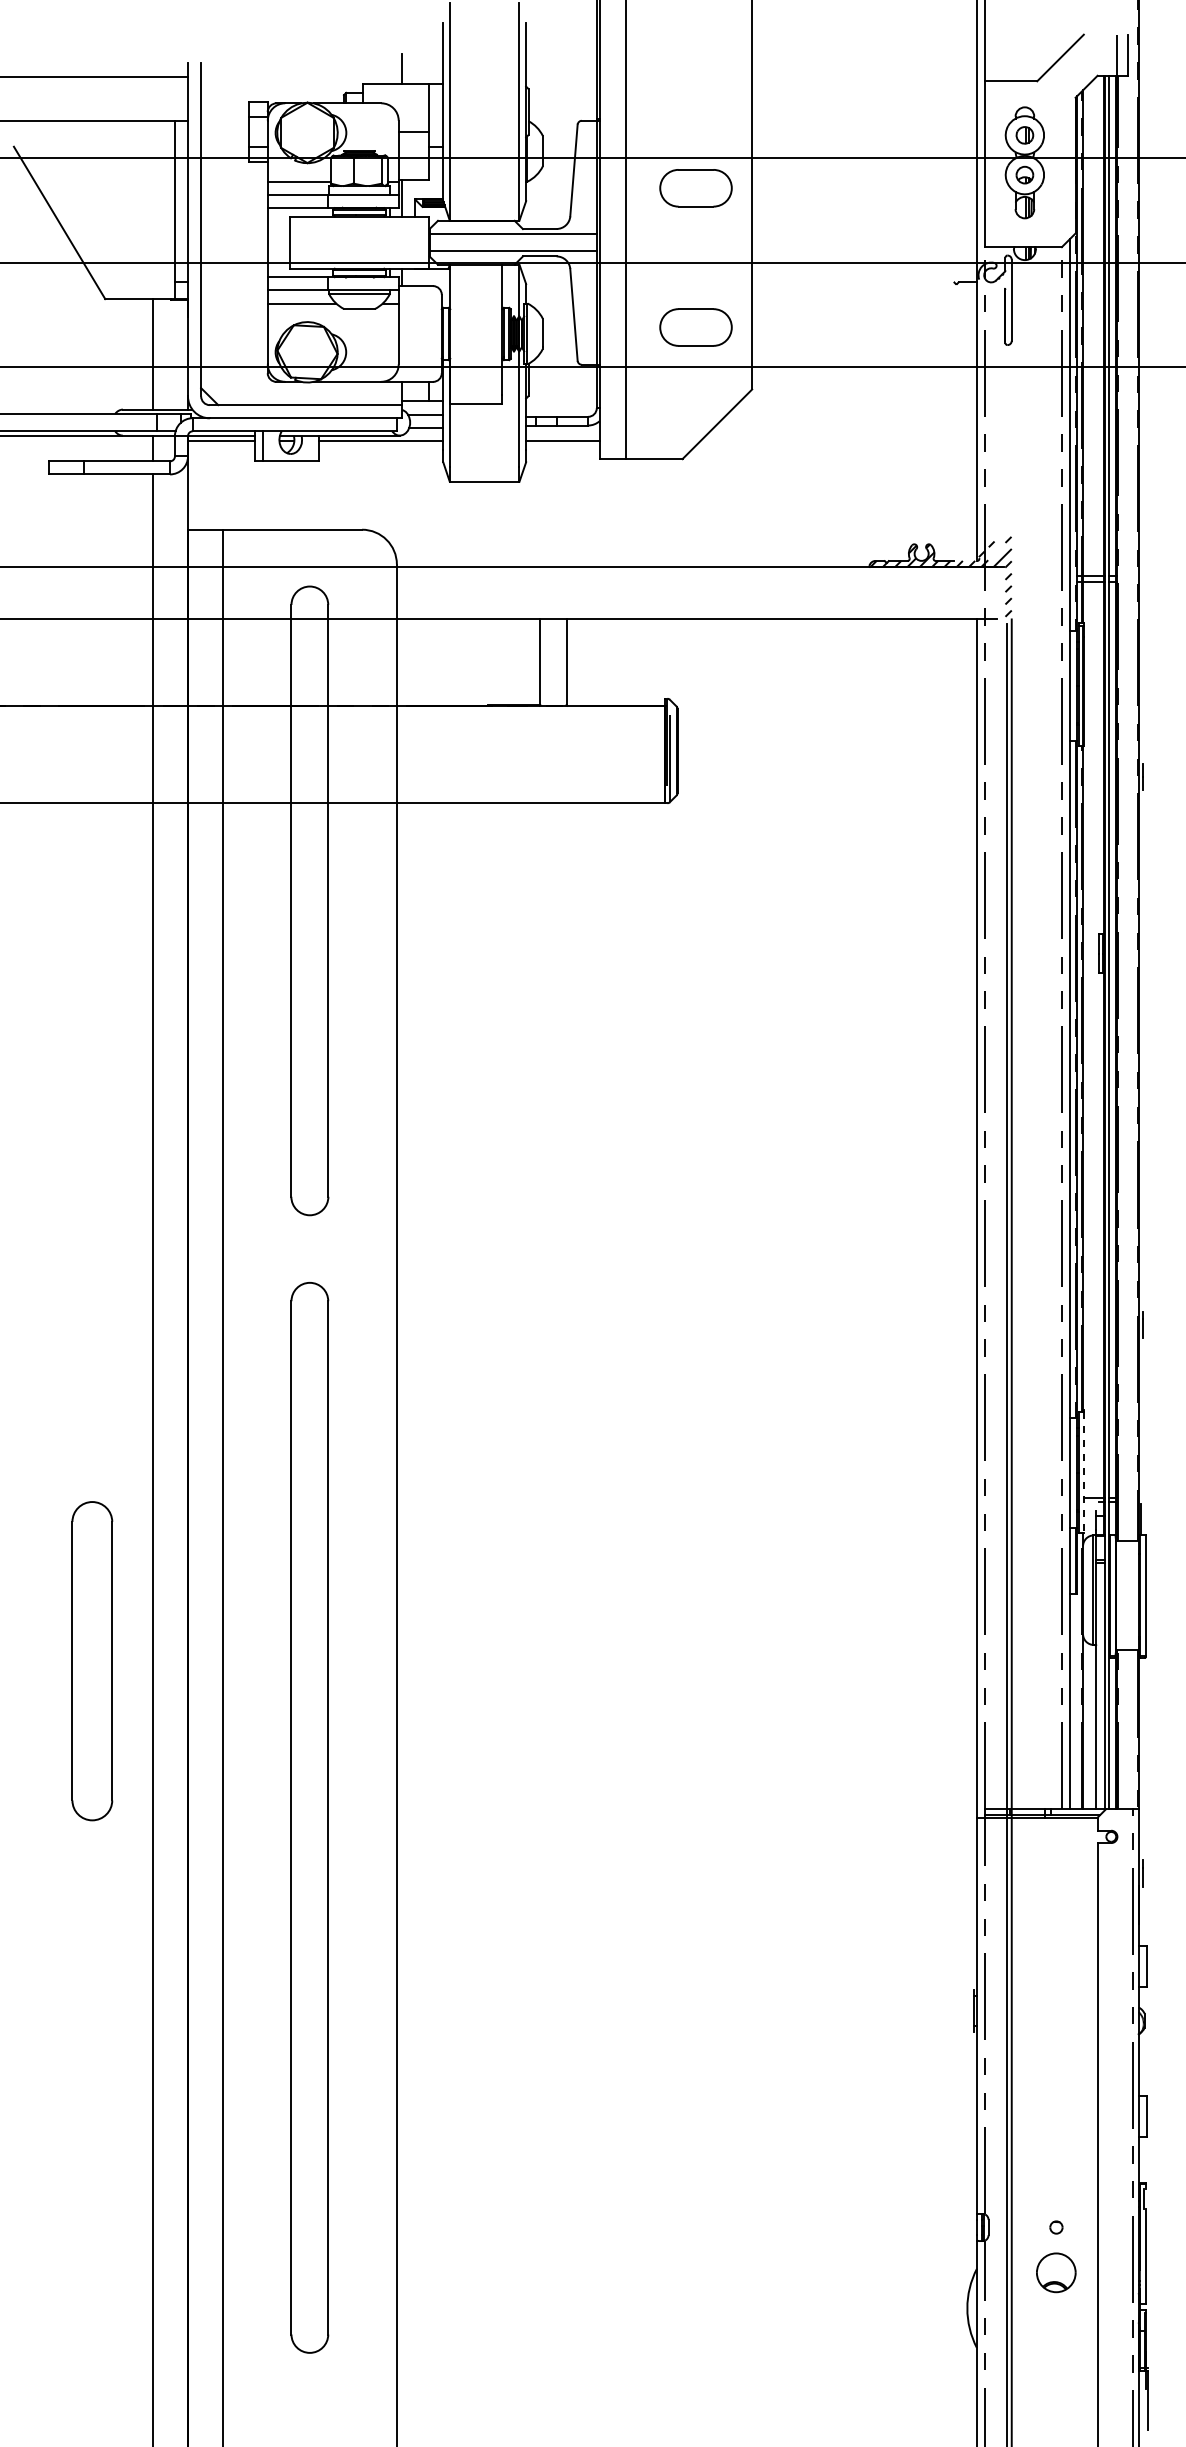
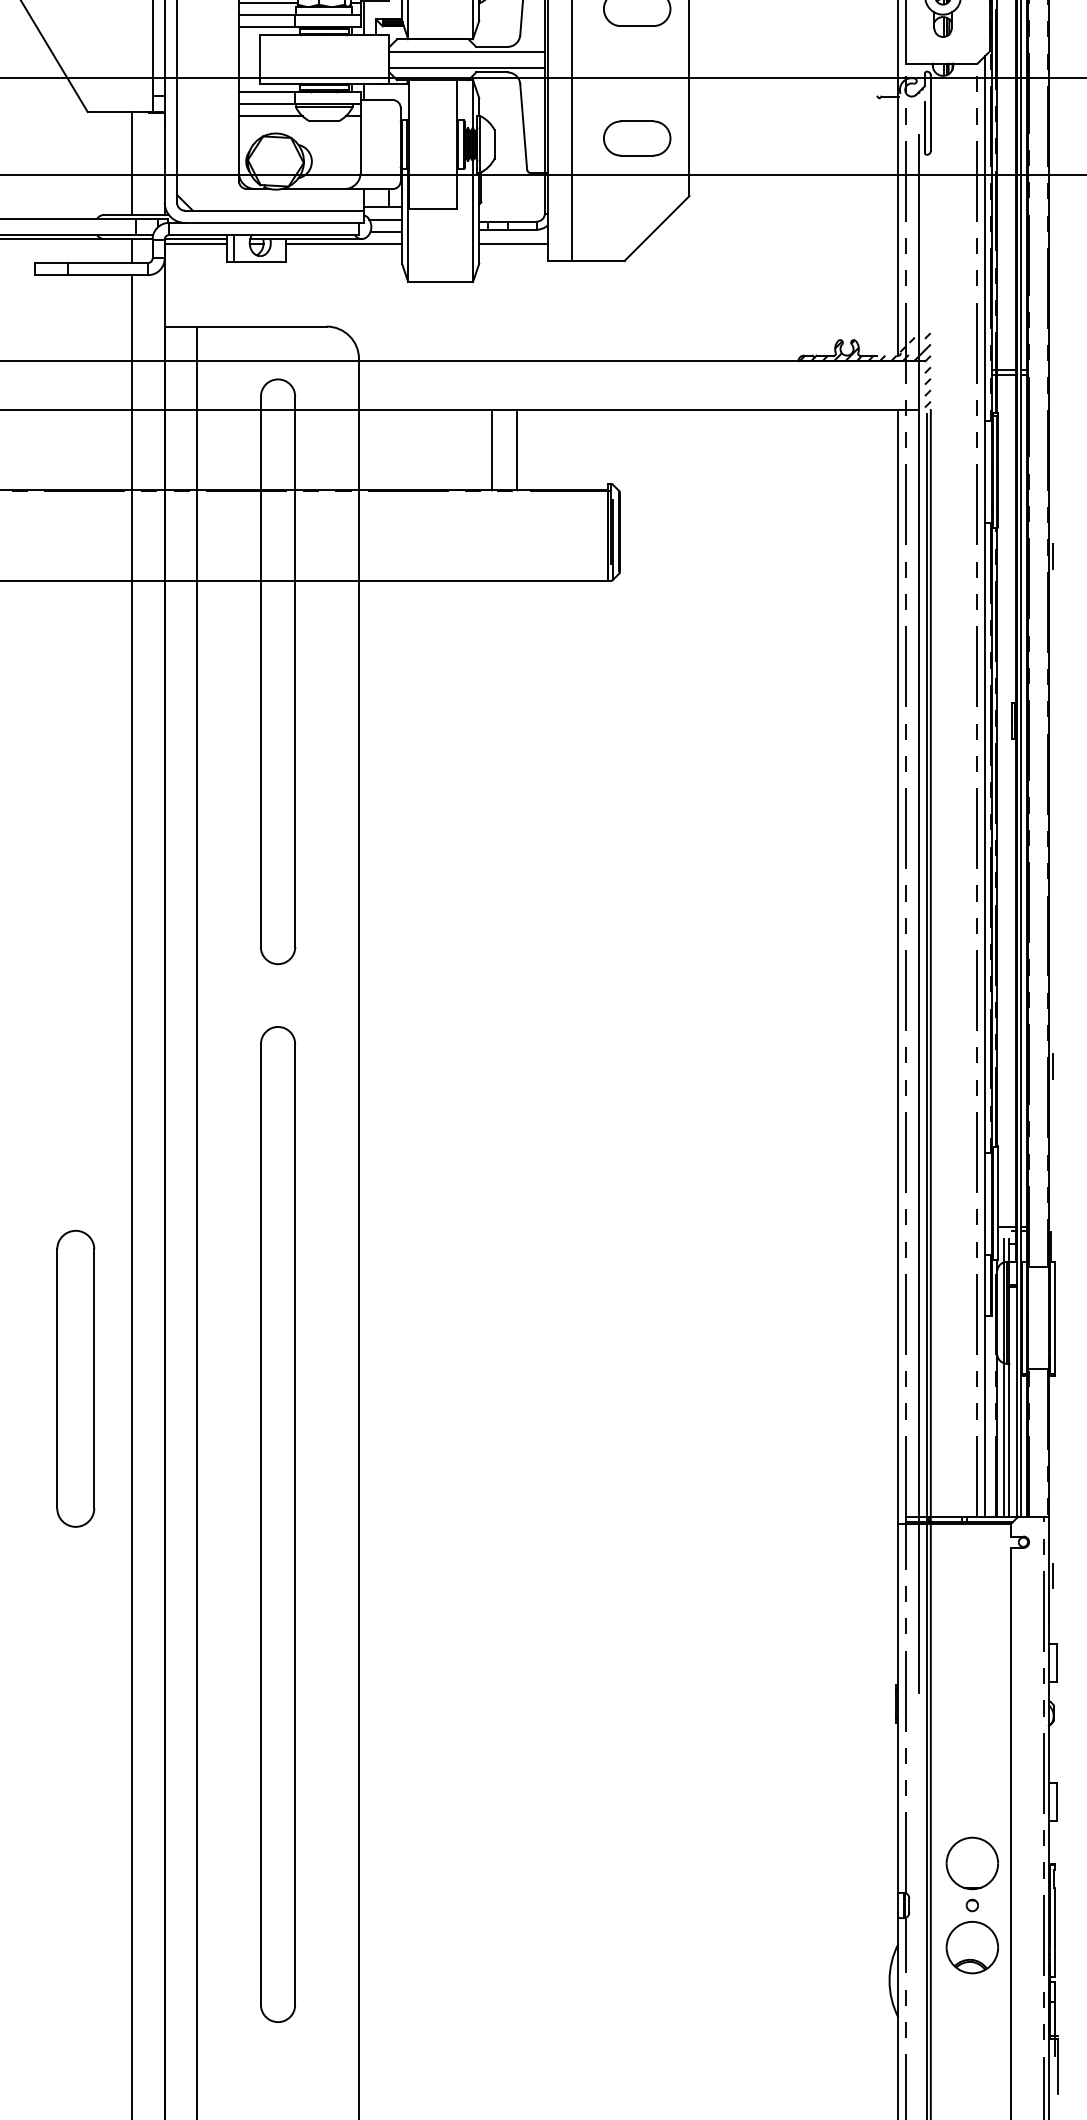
line: (999, 1160) -> (919, 913), added
line: (1083, 1473) -> (997, 1204), dashed -> solid
line: (1090, 1659) -> (1004, 1377), added
part: (1055, 2181) -> (971, 1862), added
part: (1055, 2272) -> (971, 1947), size x1.43

